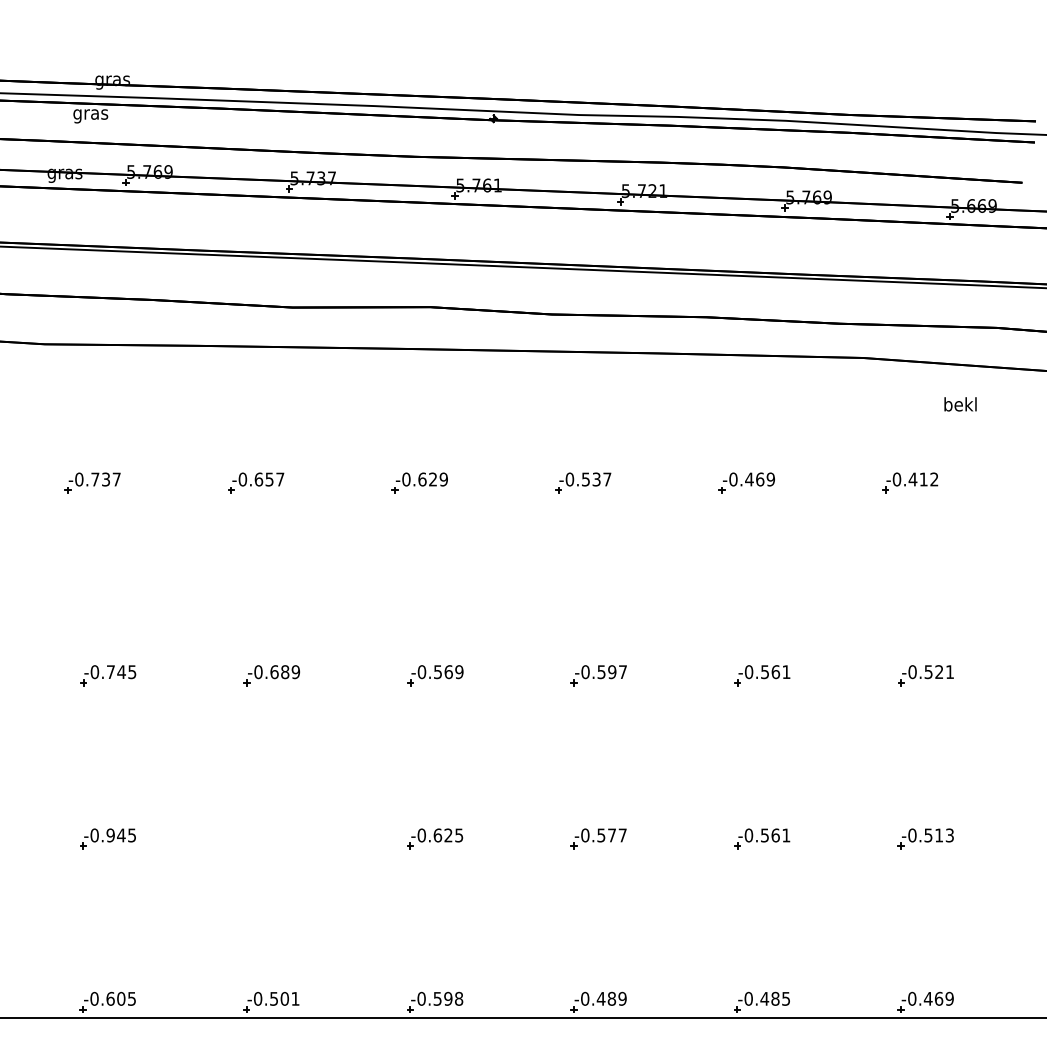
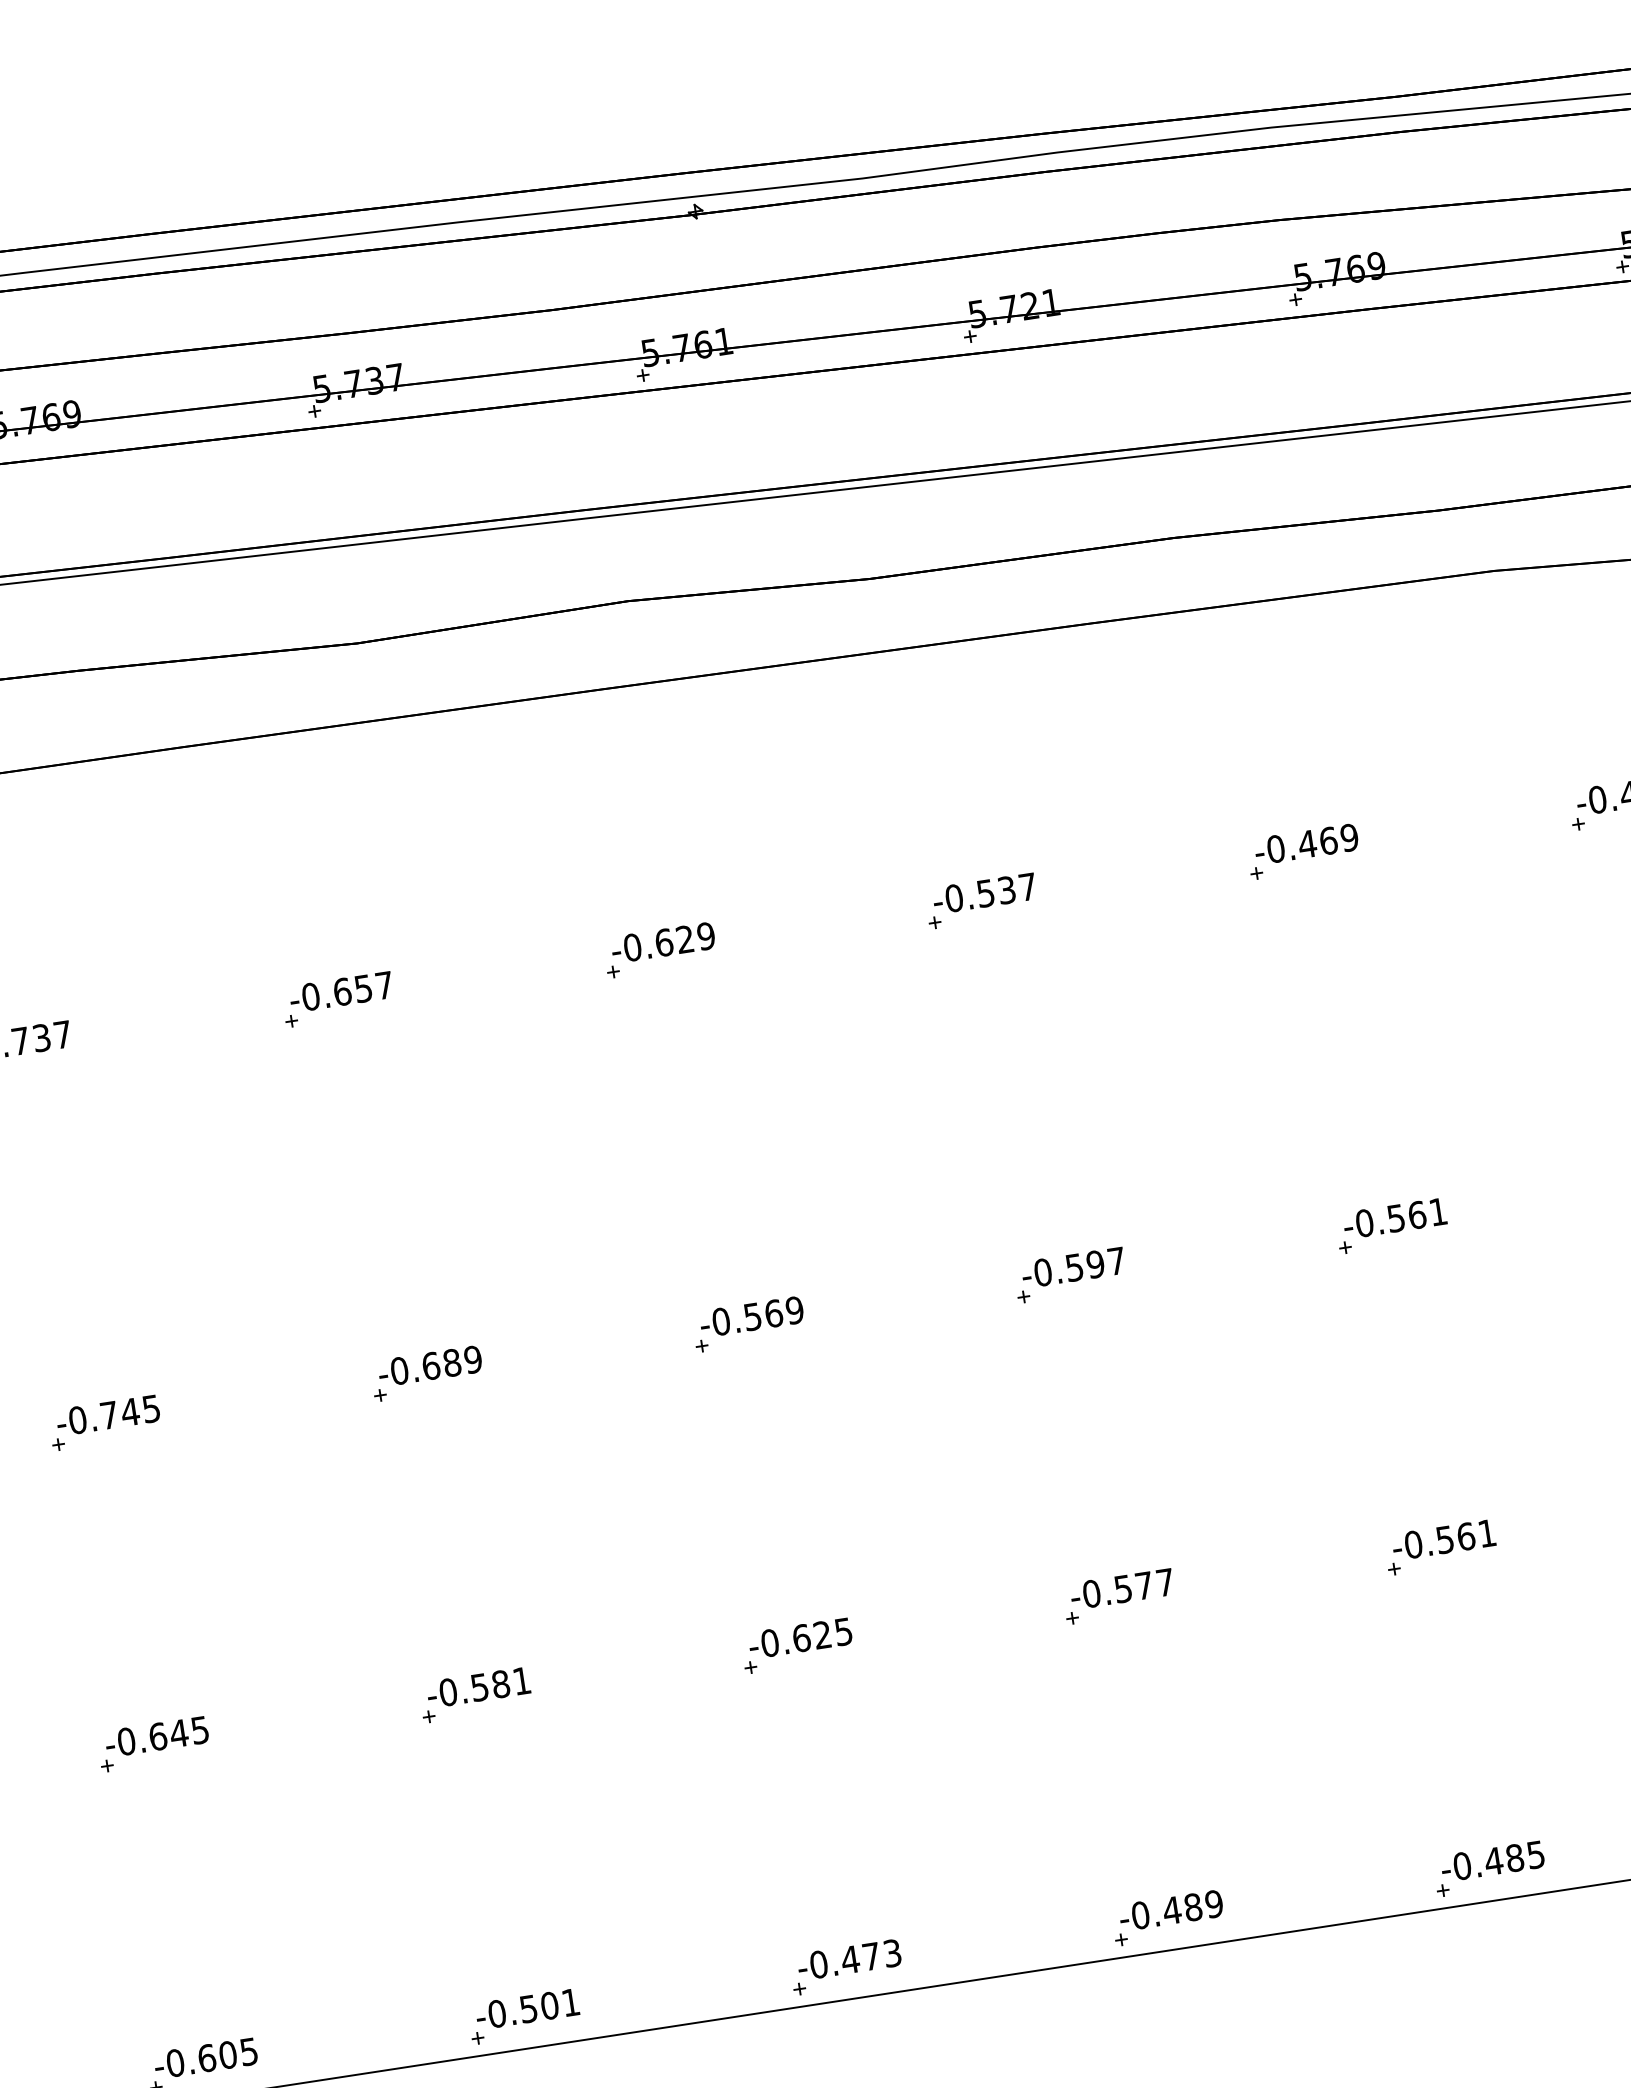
text: (110, 835) -> (157, 1736), -0.945 -> -0.645
part: (271, 838) -> (475, 1694), added
text: (448, 998) -> (871, 1955), -0.598 -> -0.473

